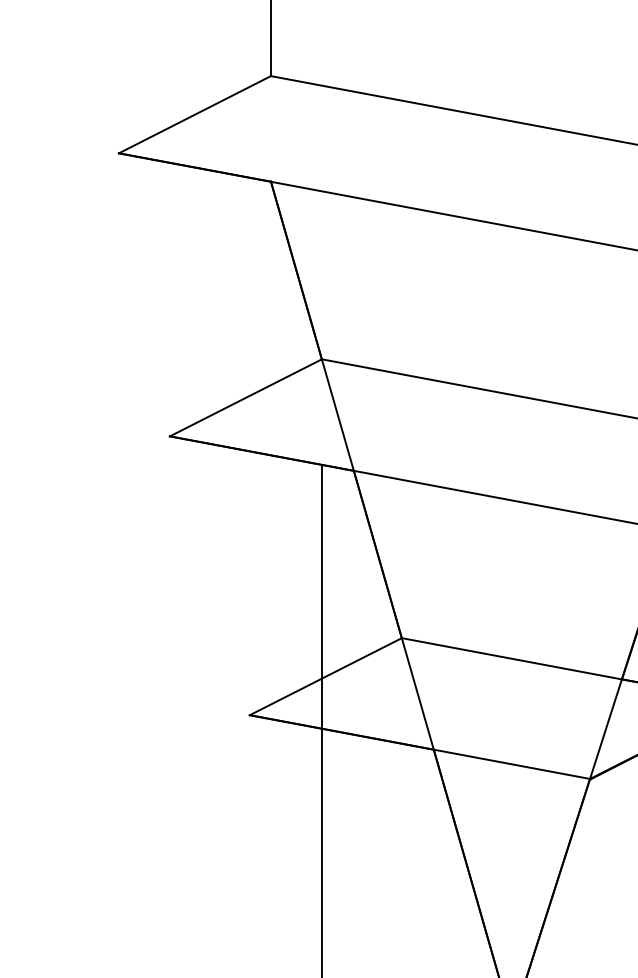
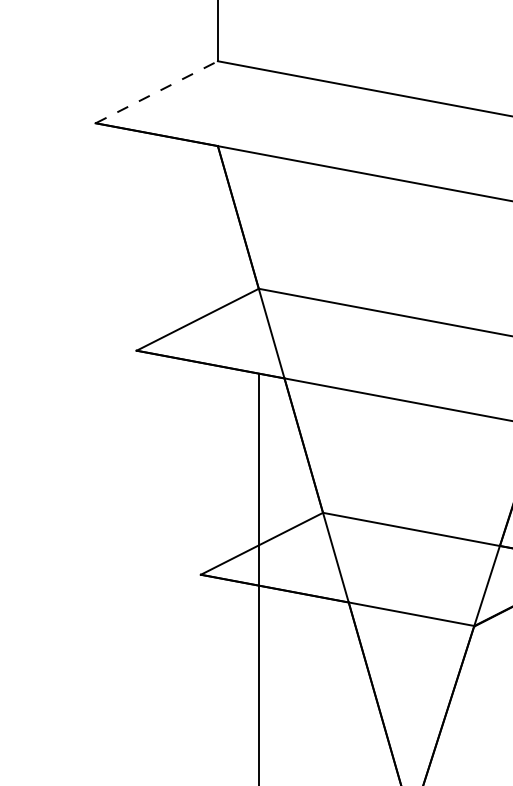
line: (195, 115) -> (157, 92), solid -> dashed

